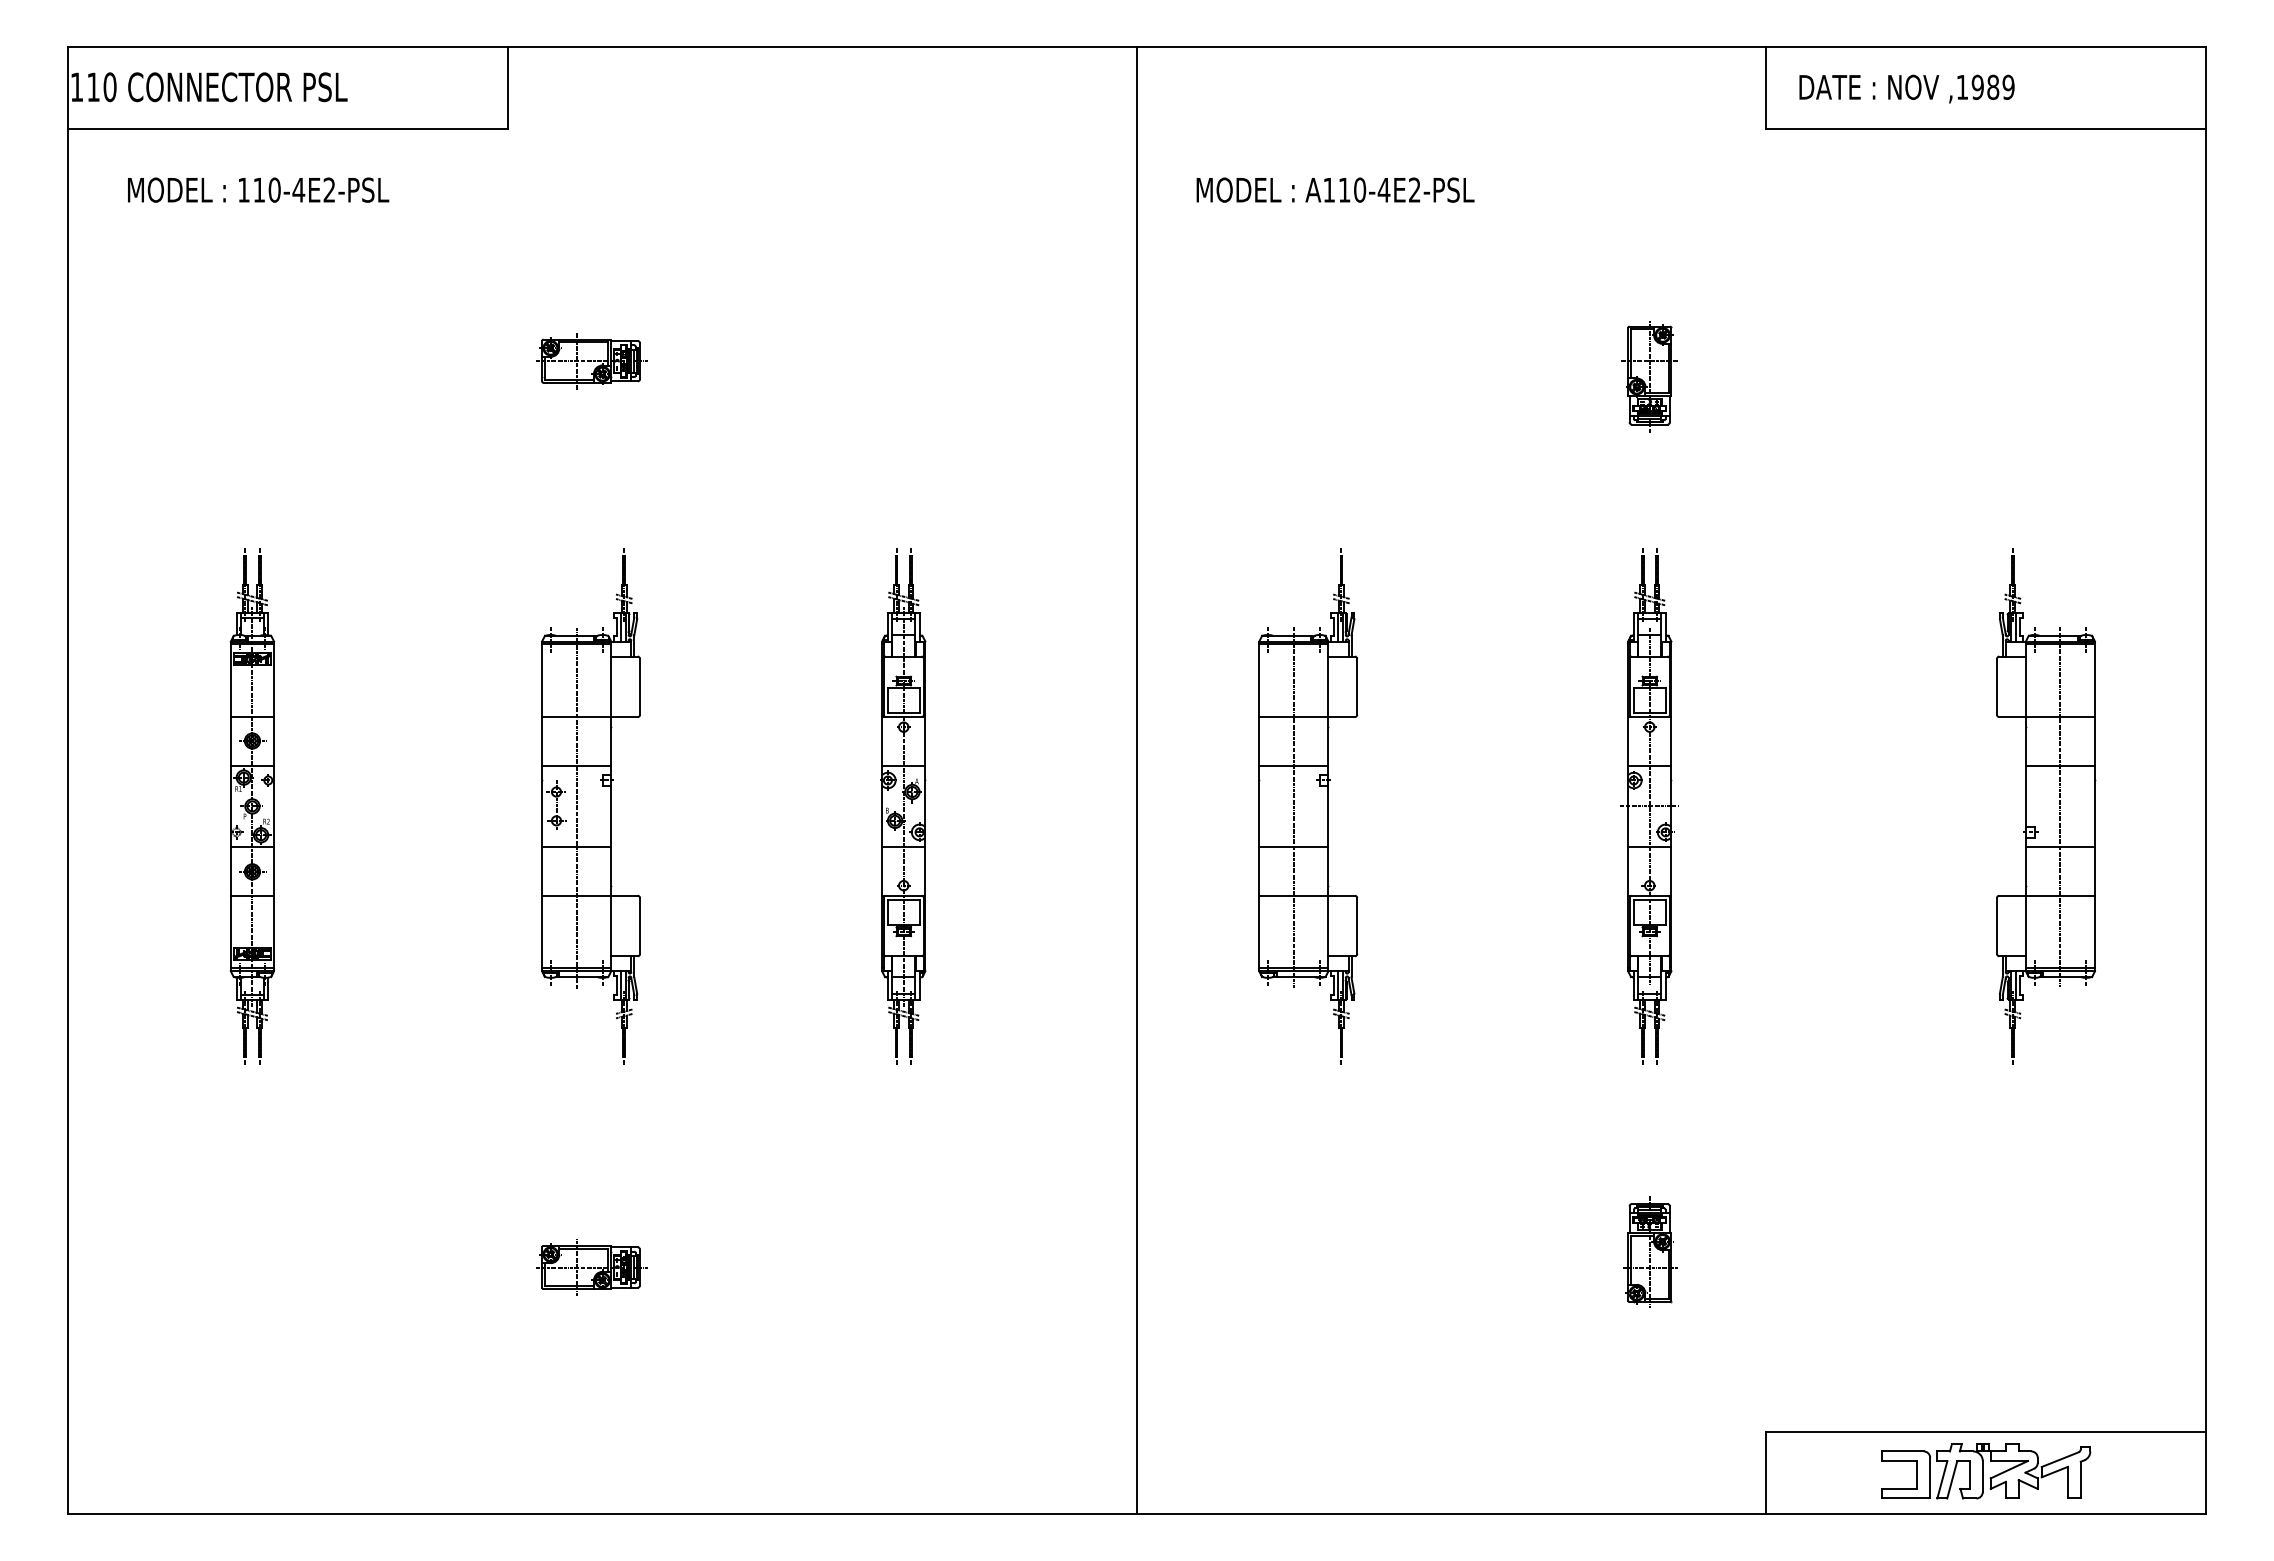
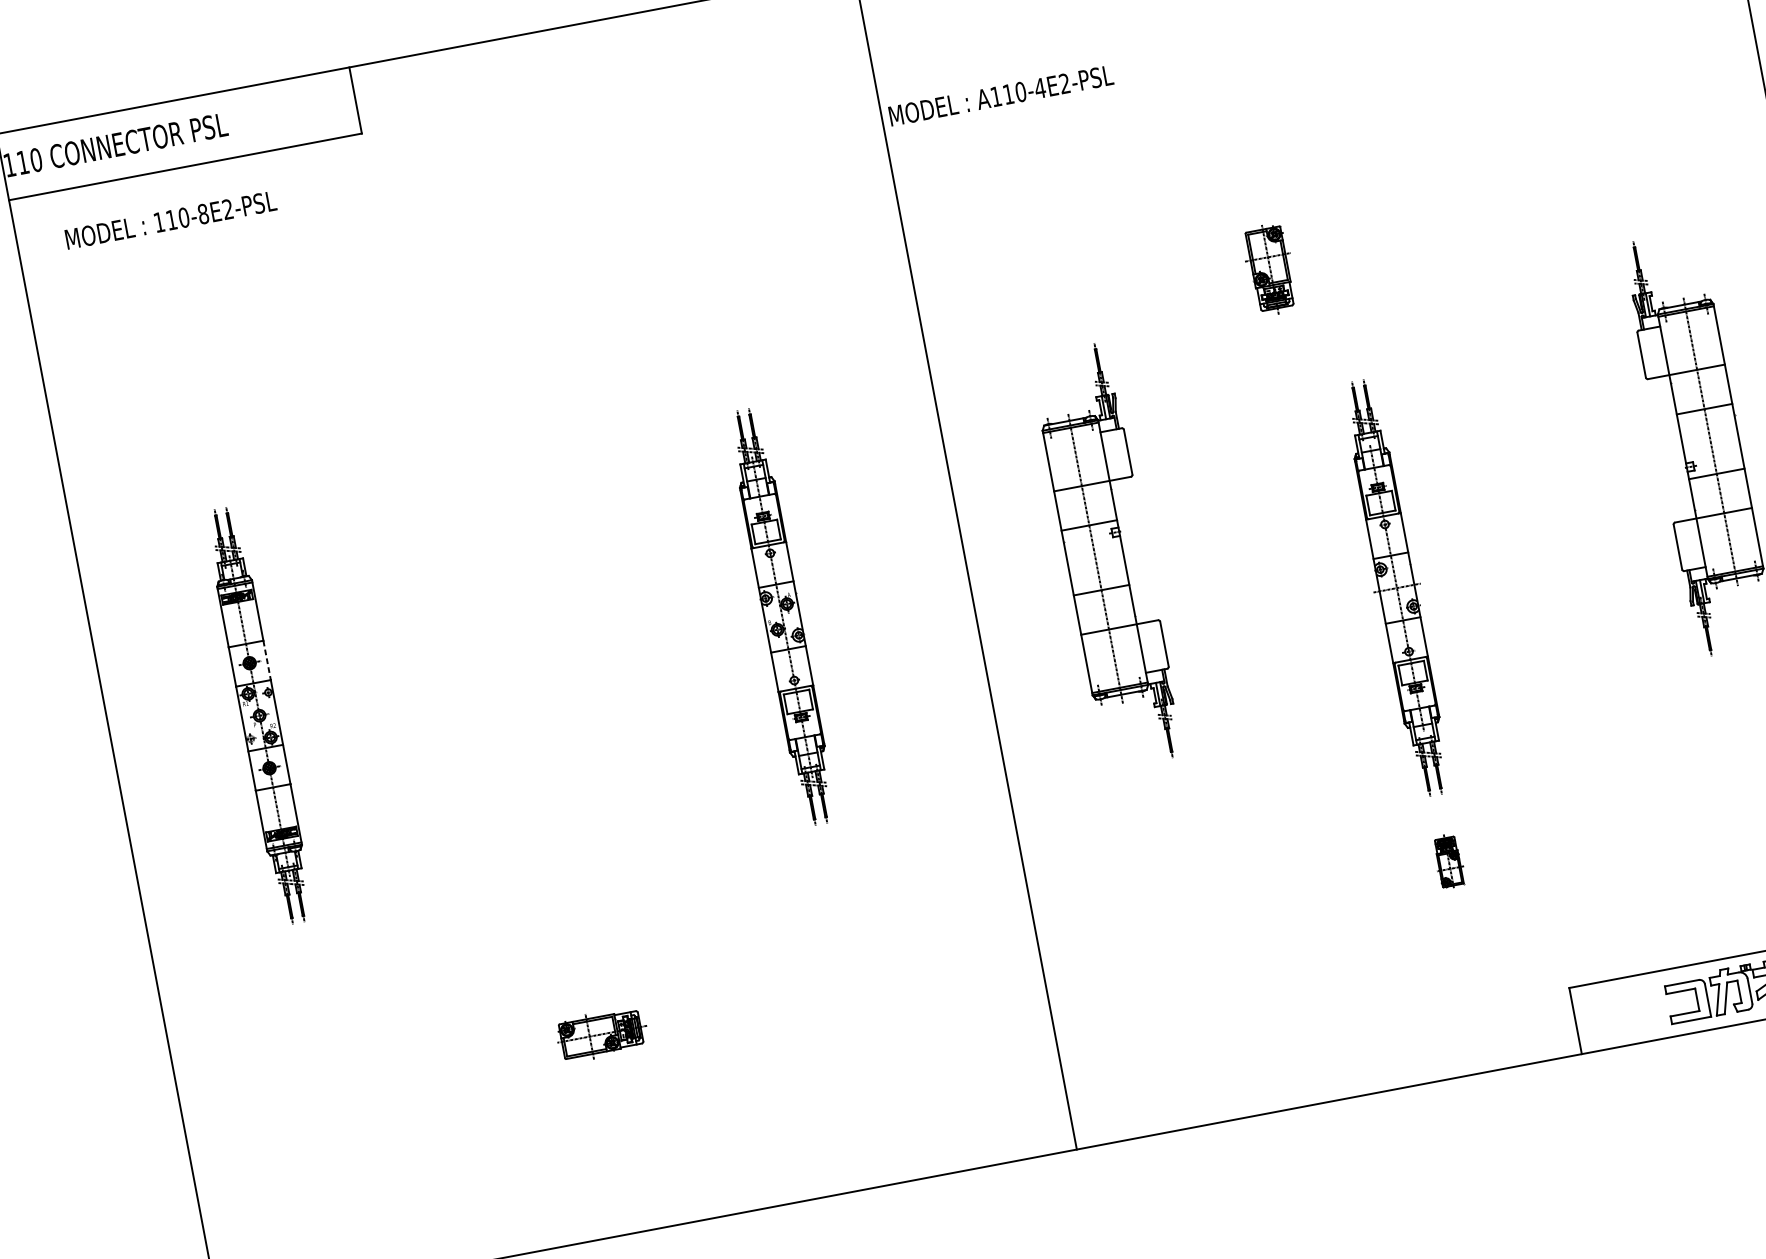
text: (298, 189) -> (203, 213), 110-4E2-PSL -> 110-8E2-PSL
text: (1335, 189) -> (1001, 95), moved
part: (591, 361) -> (464, 307), removed
part: (1649, 376) -> (1270, 269), moved
line: (274, 742) -> (267, 661), solid -> dashed
part: (590, 806) -> (530, 664), removed
part: (1649, 806) -> (1396, 588), moved
part: (1650, 1251) -> (1449, 860), size x0.6

